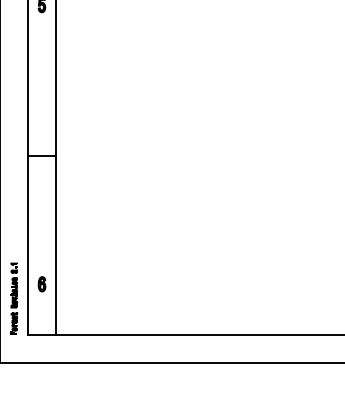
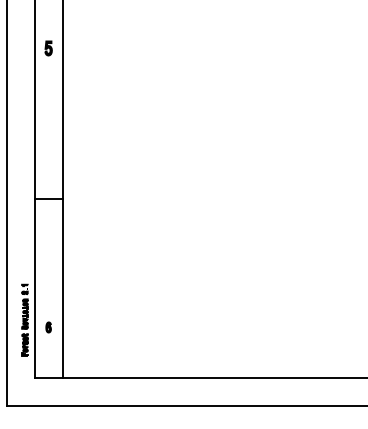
part: (41, 284) -> (48, 327), size x0.7
part: (13, 298) -> (24, 319), moved

